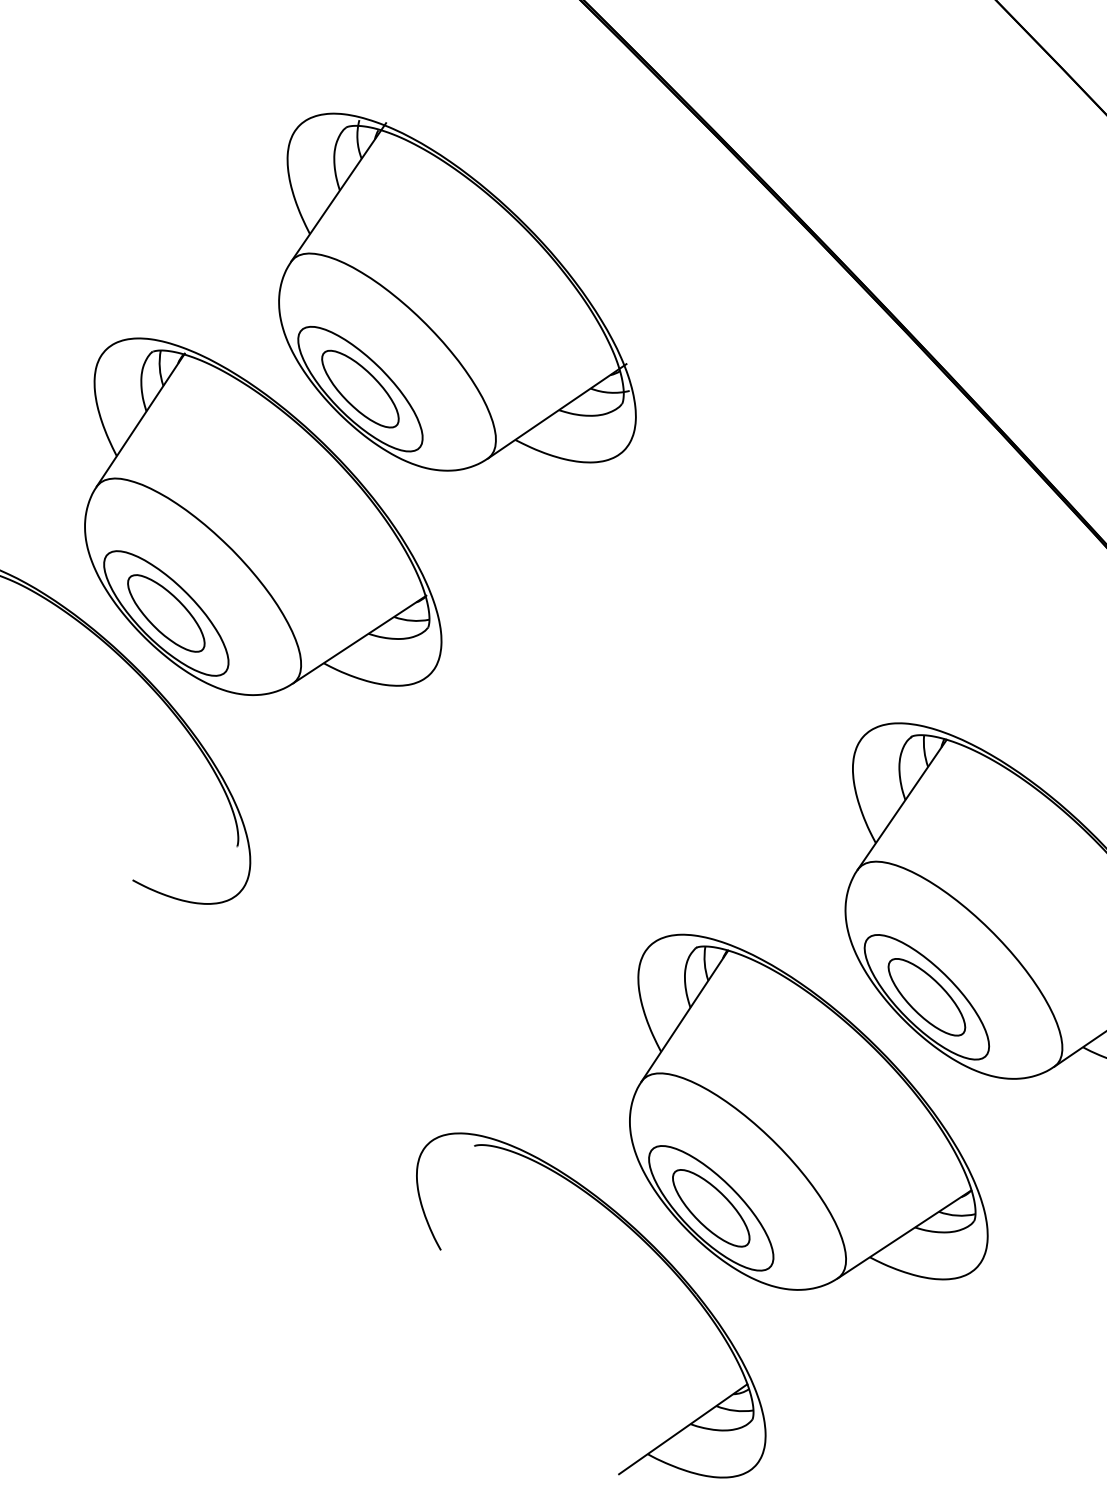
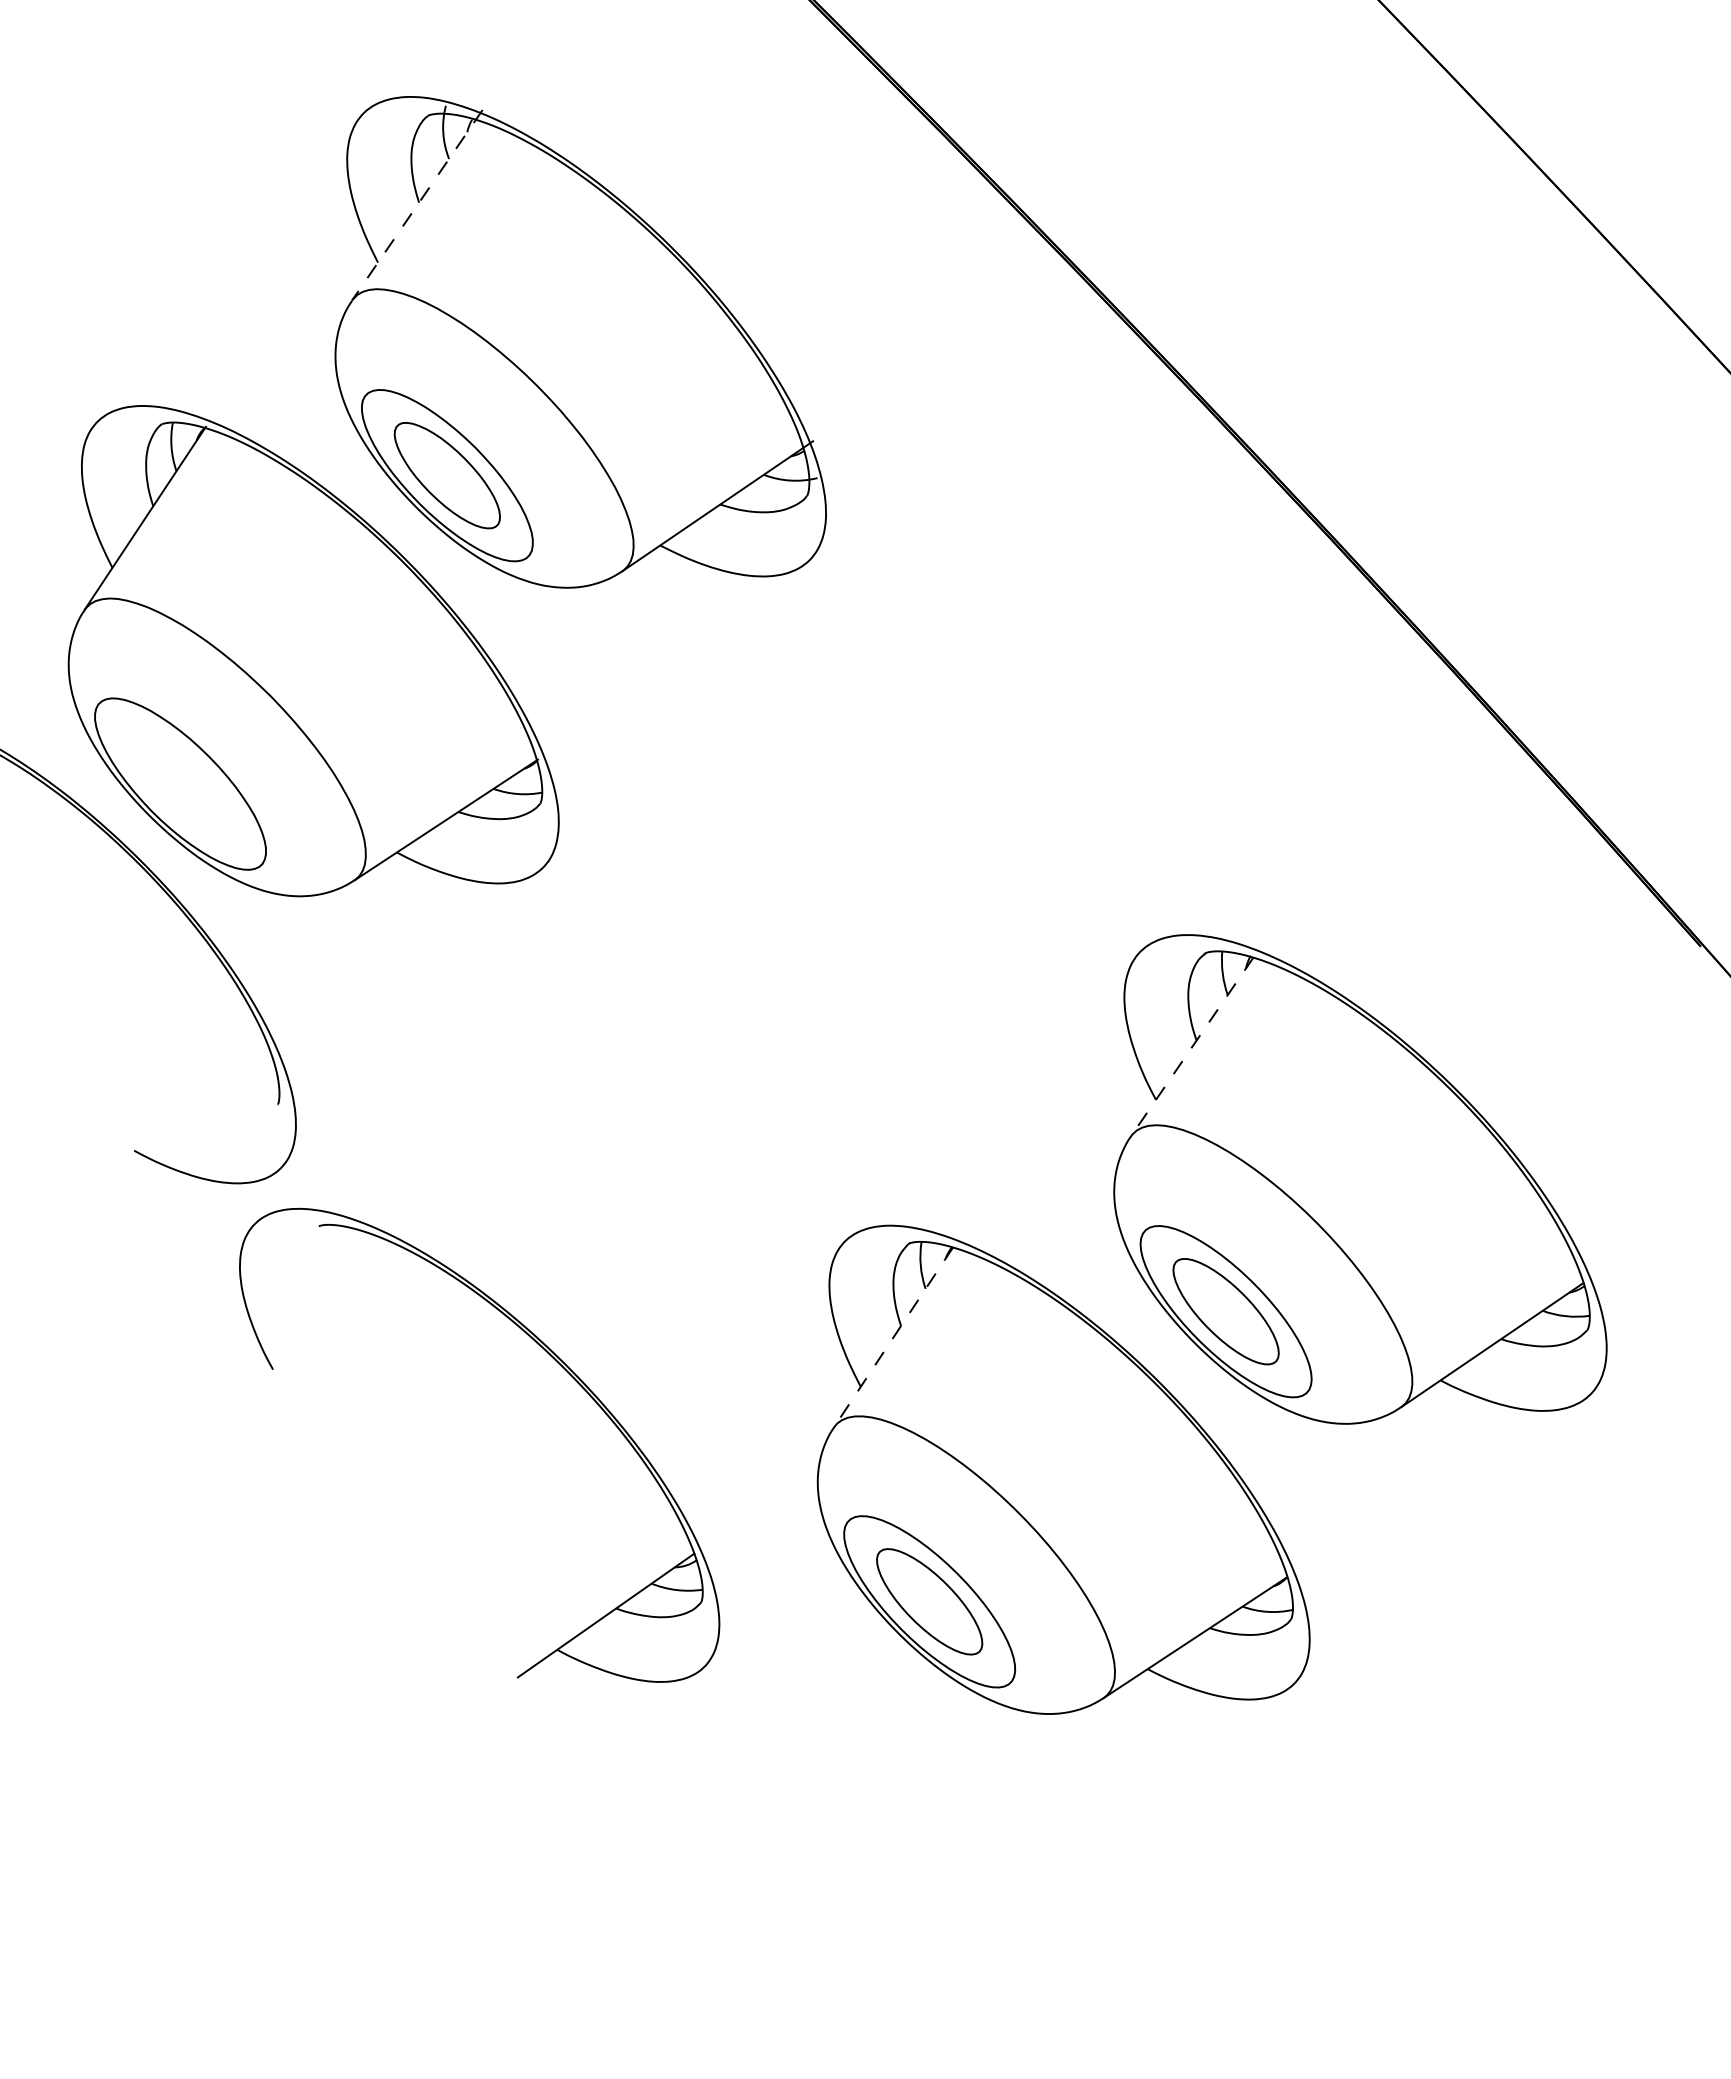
line: (338, 192) -> (417, 205), solid -> dashed
part: (166, 613) -> (180, 783), removed
line: (901, 805) -> (1191, 1047), solid -> dashed
line: (684, 1016) -> (893, 1338), solid -> dashed
part: (647, 1245) -> (557, 1363), moved

